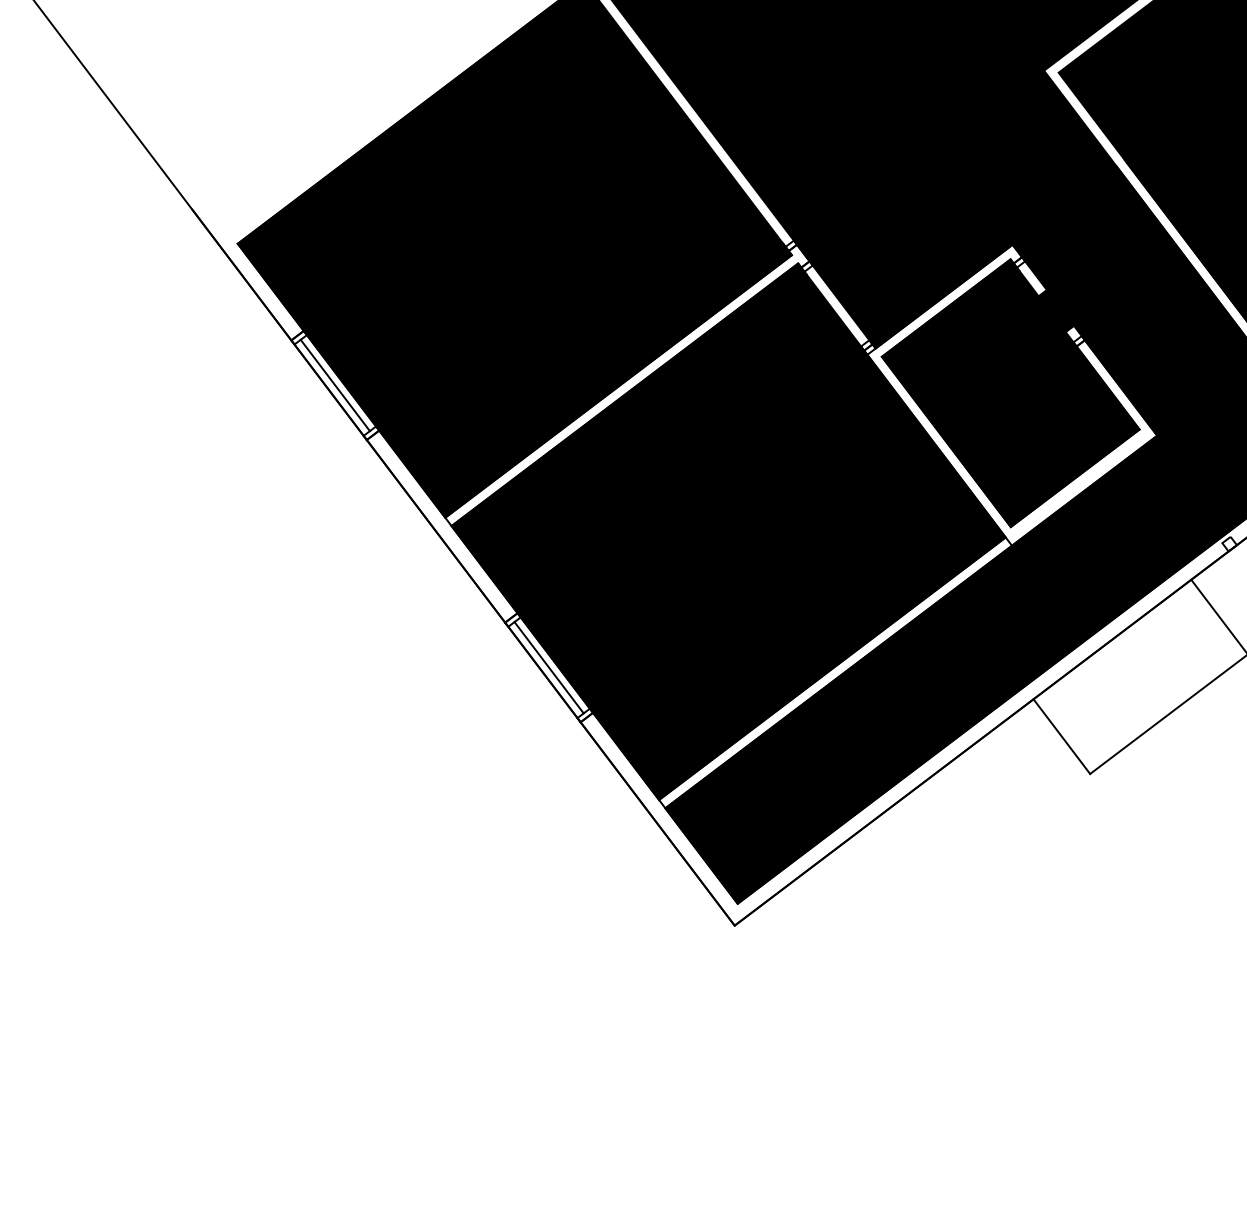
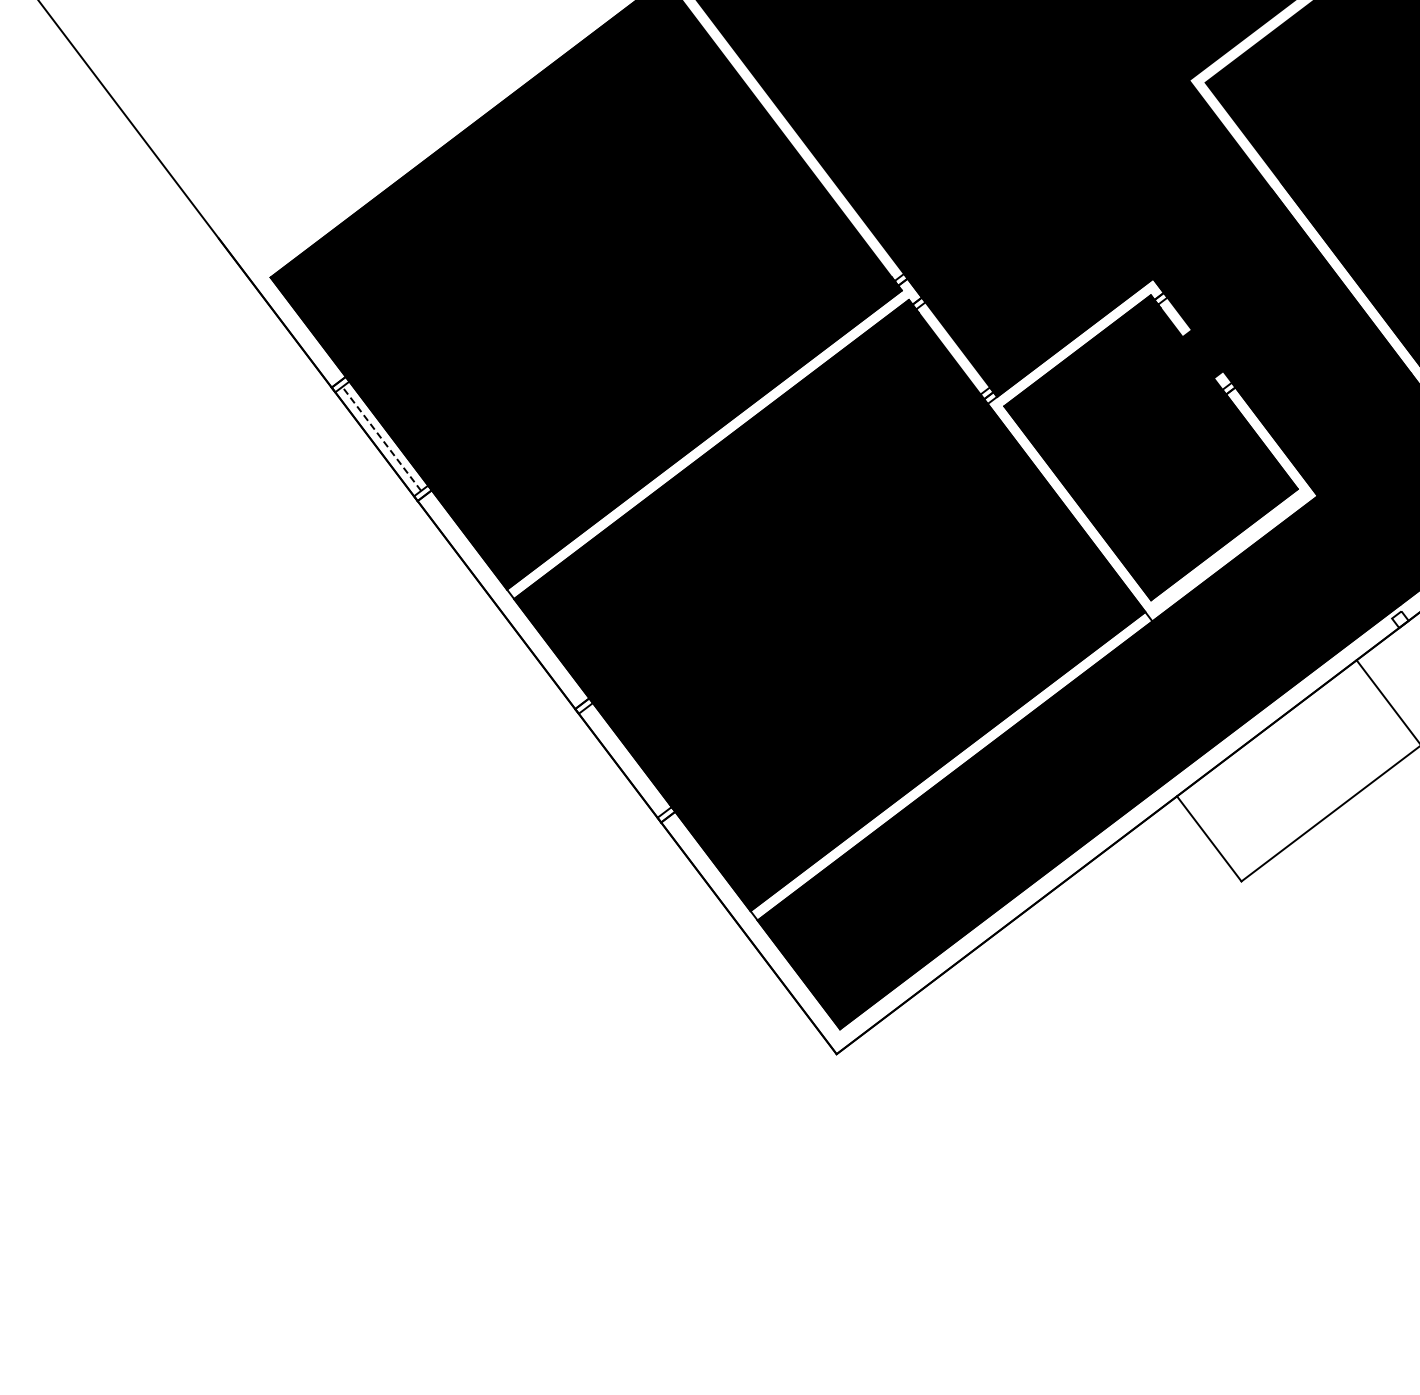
line: (335, 385) -> (381, 438), solid -> dashed
line: (548, 667) -> (624, 760), removed

